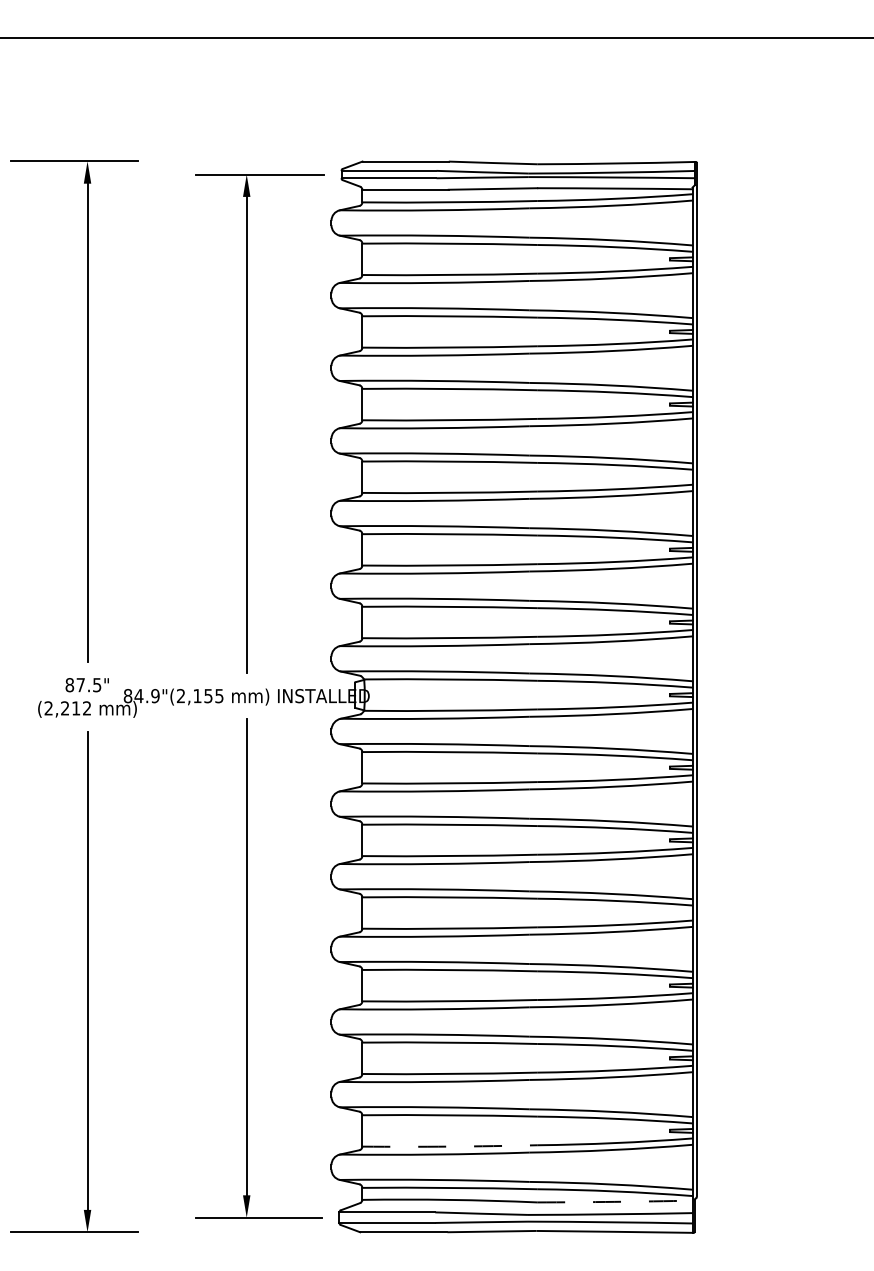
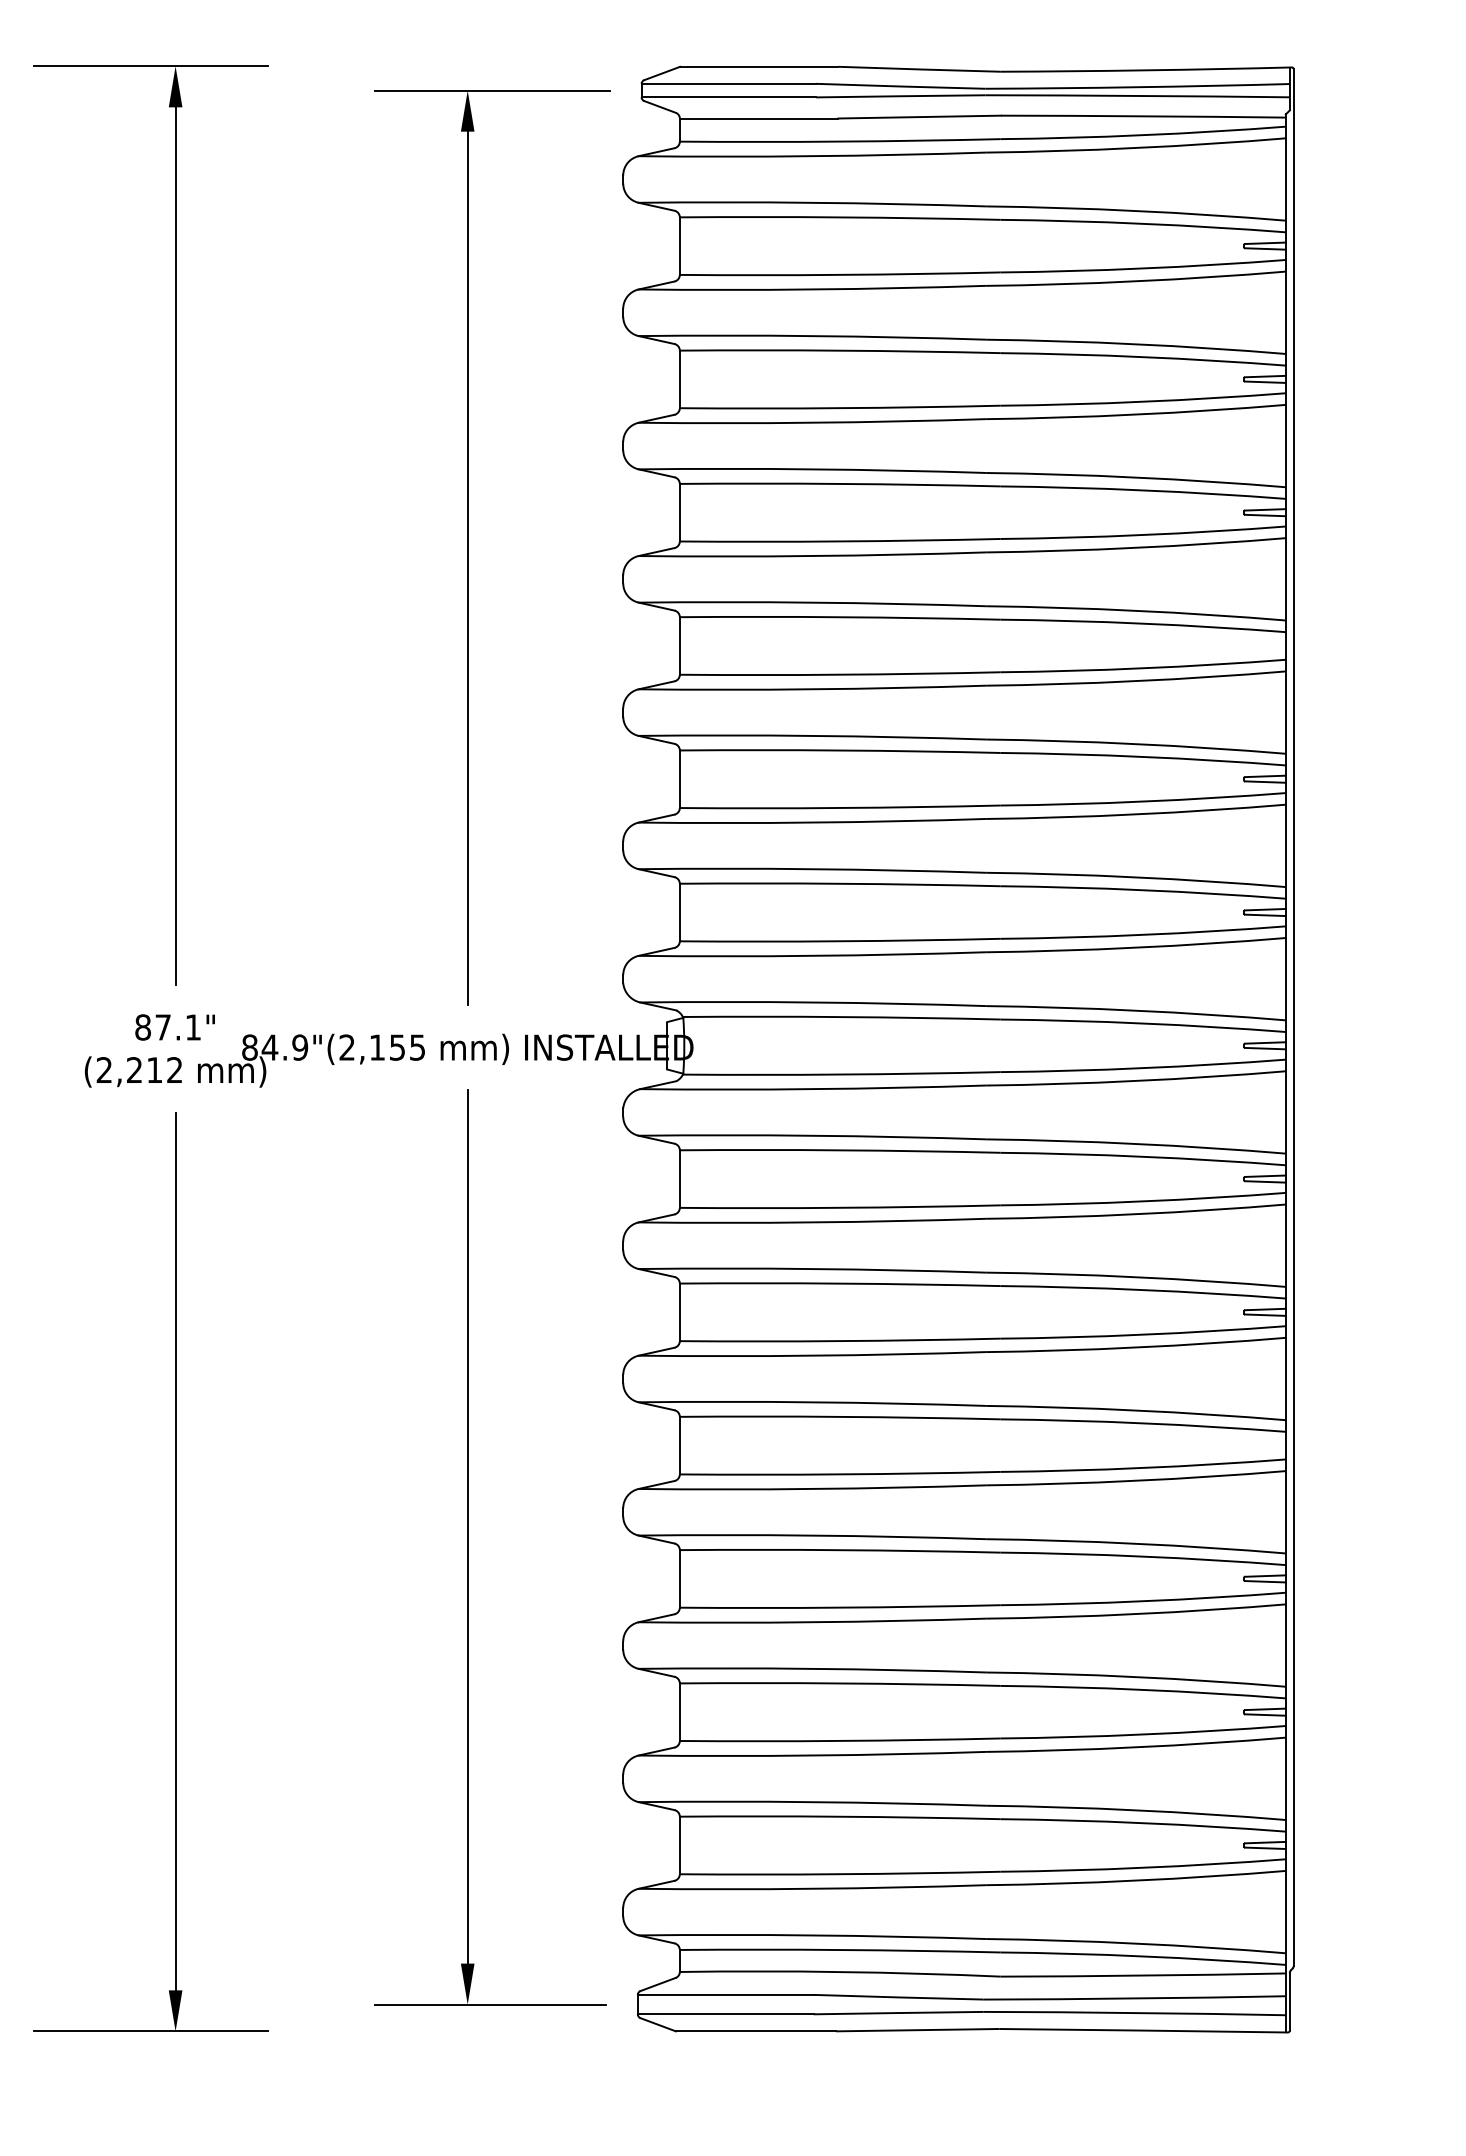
text: (97, 685) -> (193, 1028), 87.5" -> 87.1"
arc: (449, 1146) -> (839, 1874), dashed -> solid
arc: (614, 1201) -> (1142, 1974), dashed -> solid

